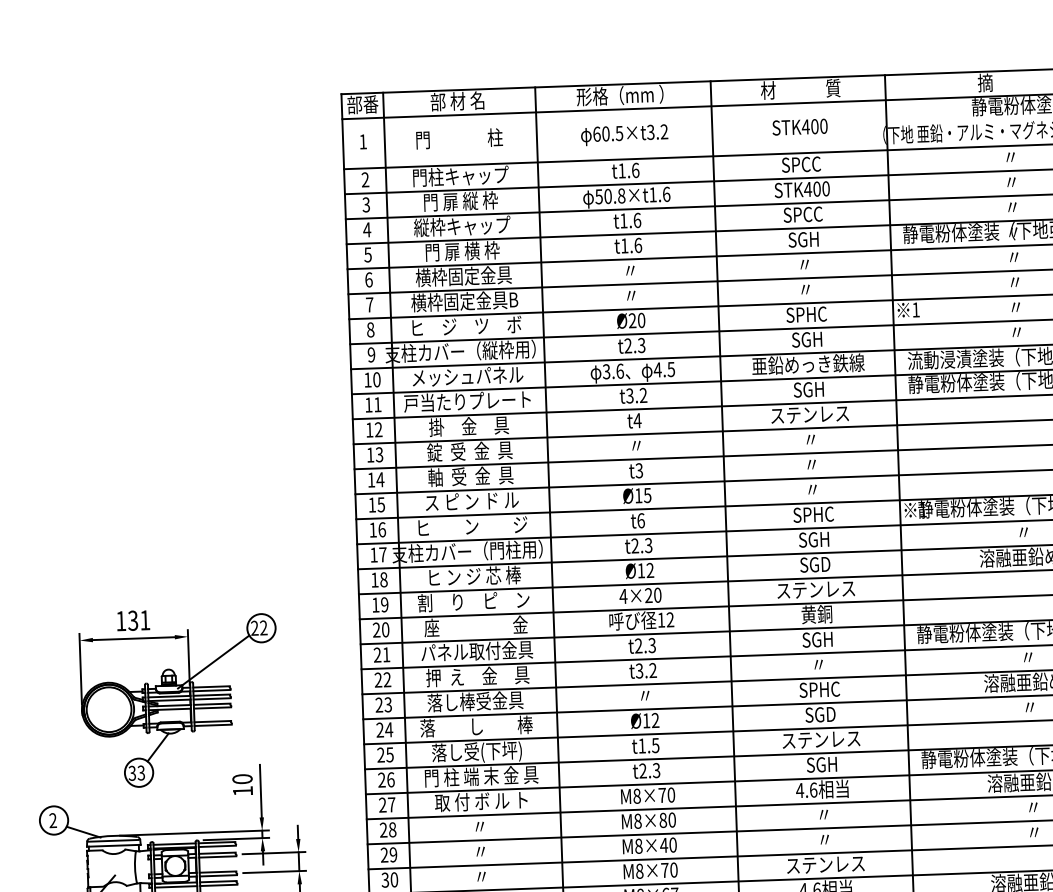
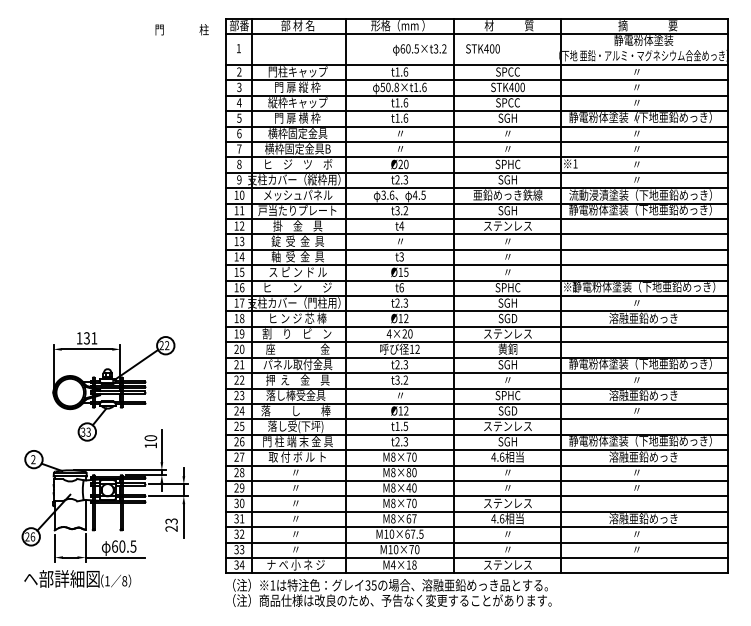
text: (799, 126) -> (482, 48), moved
text: (624, 134) -> (419, 49), moved
text: (458, 138) -> (181, 29), moved

